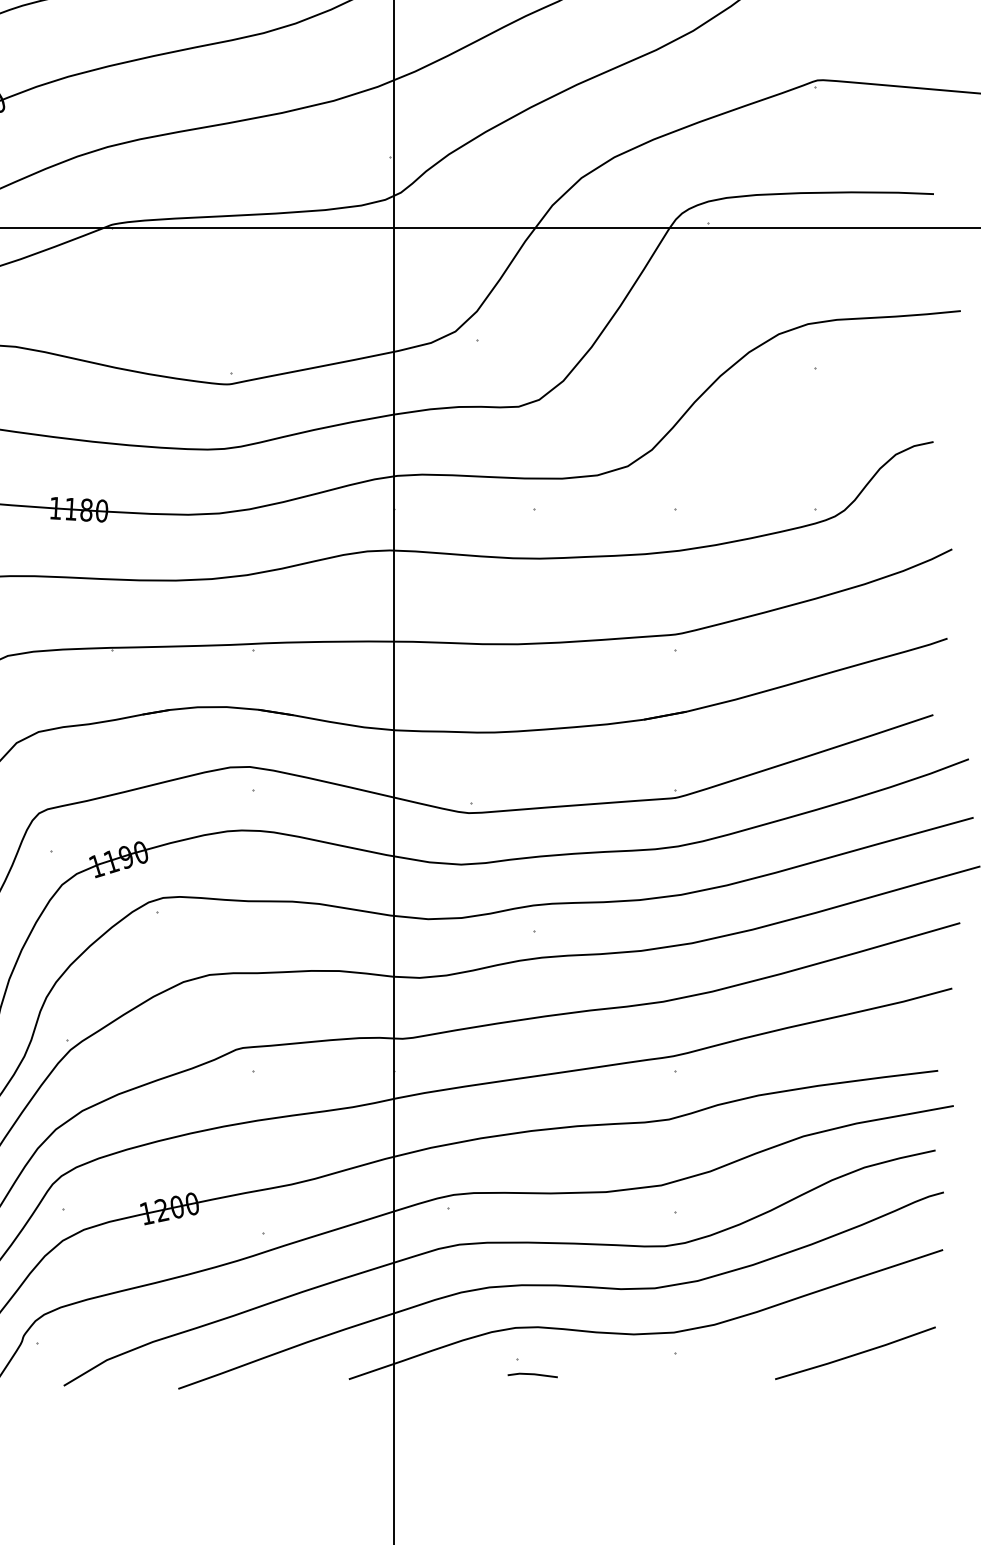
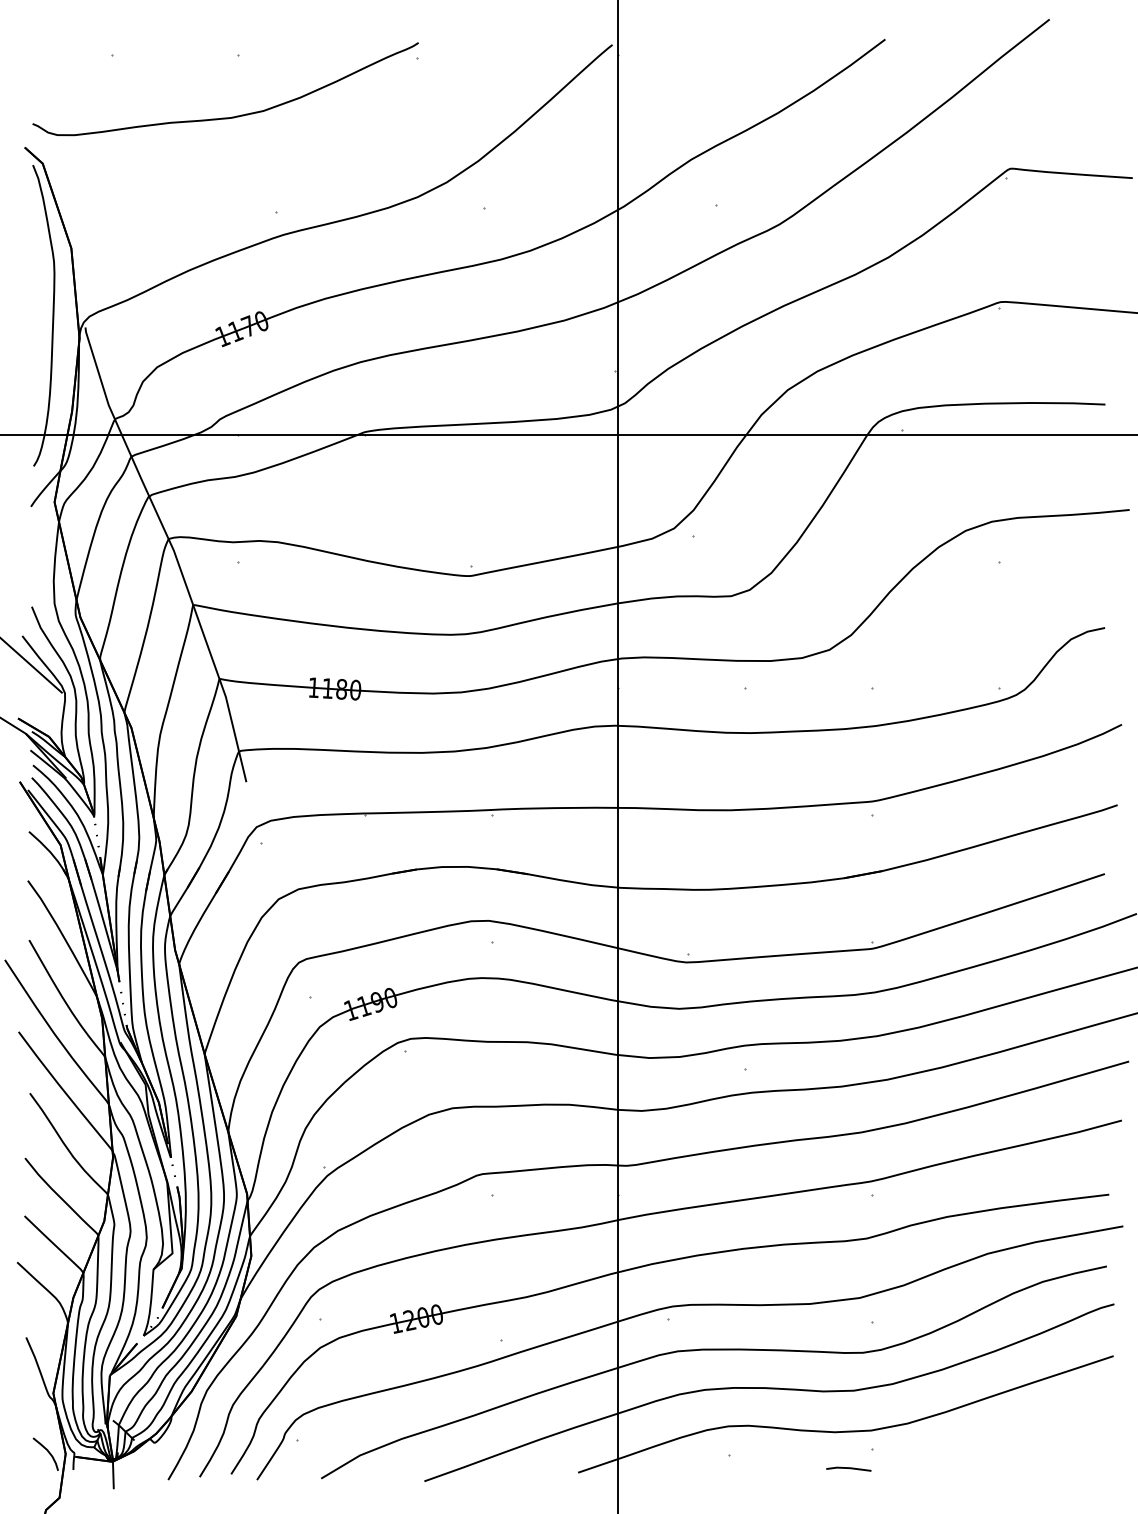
line: (855, 1353) -> (1034, 1449), removed
line: (532, 1374) -> (848, 1468), moved

